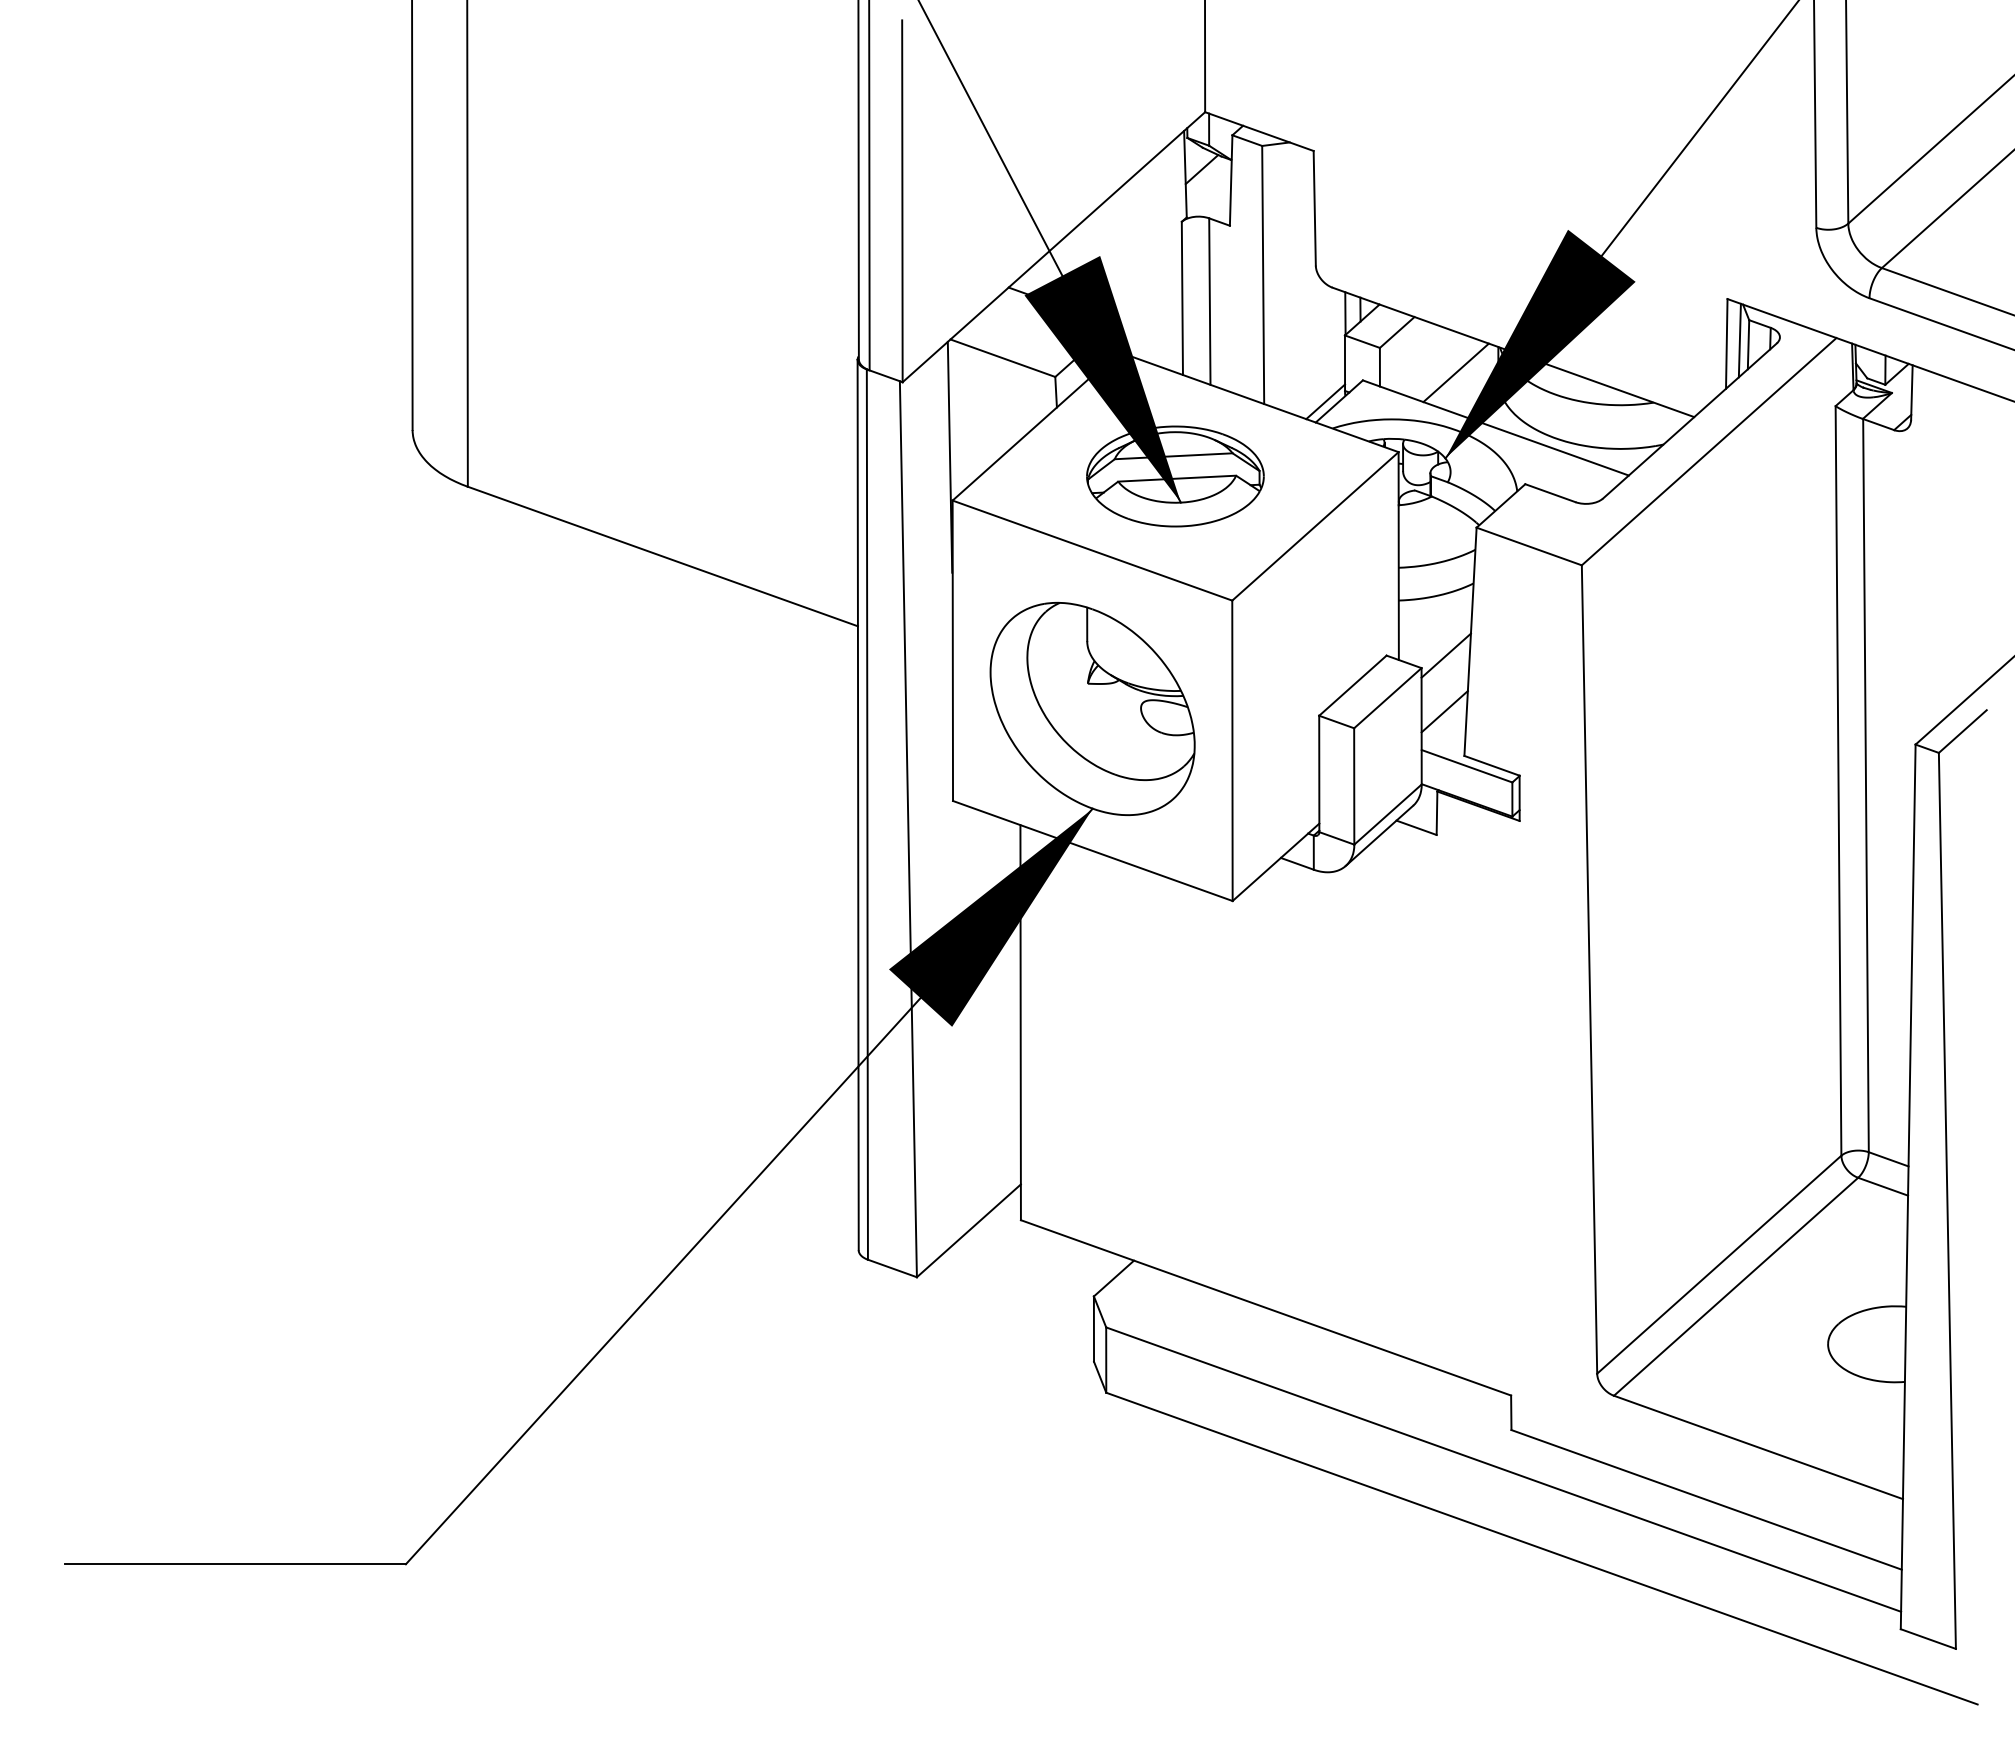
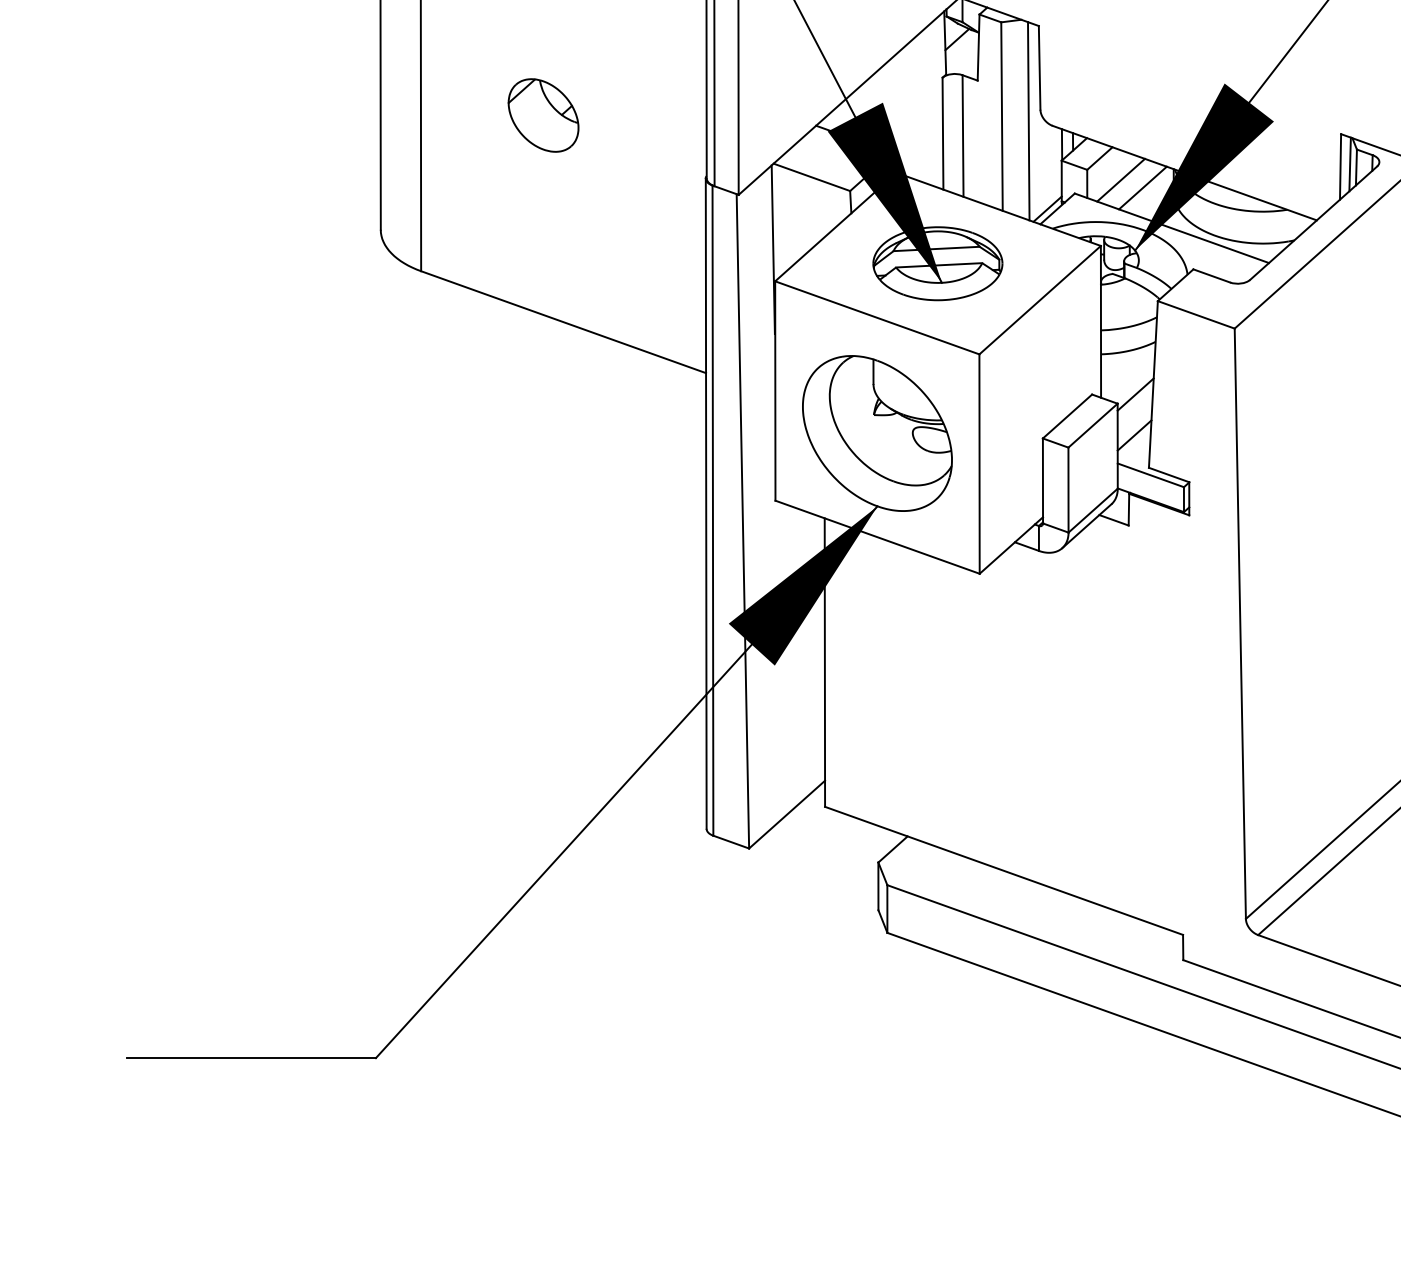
part: (635, 273) -> (543, 115), added
line: (1299, 281) -> (1028, 121), added
line: (1425, 361) -> (1120, 179), added

